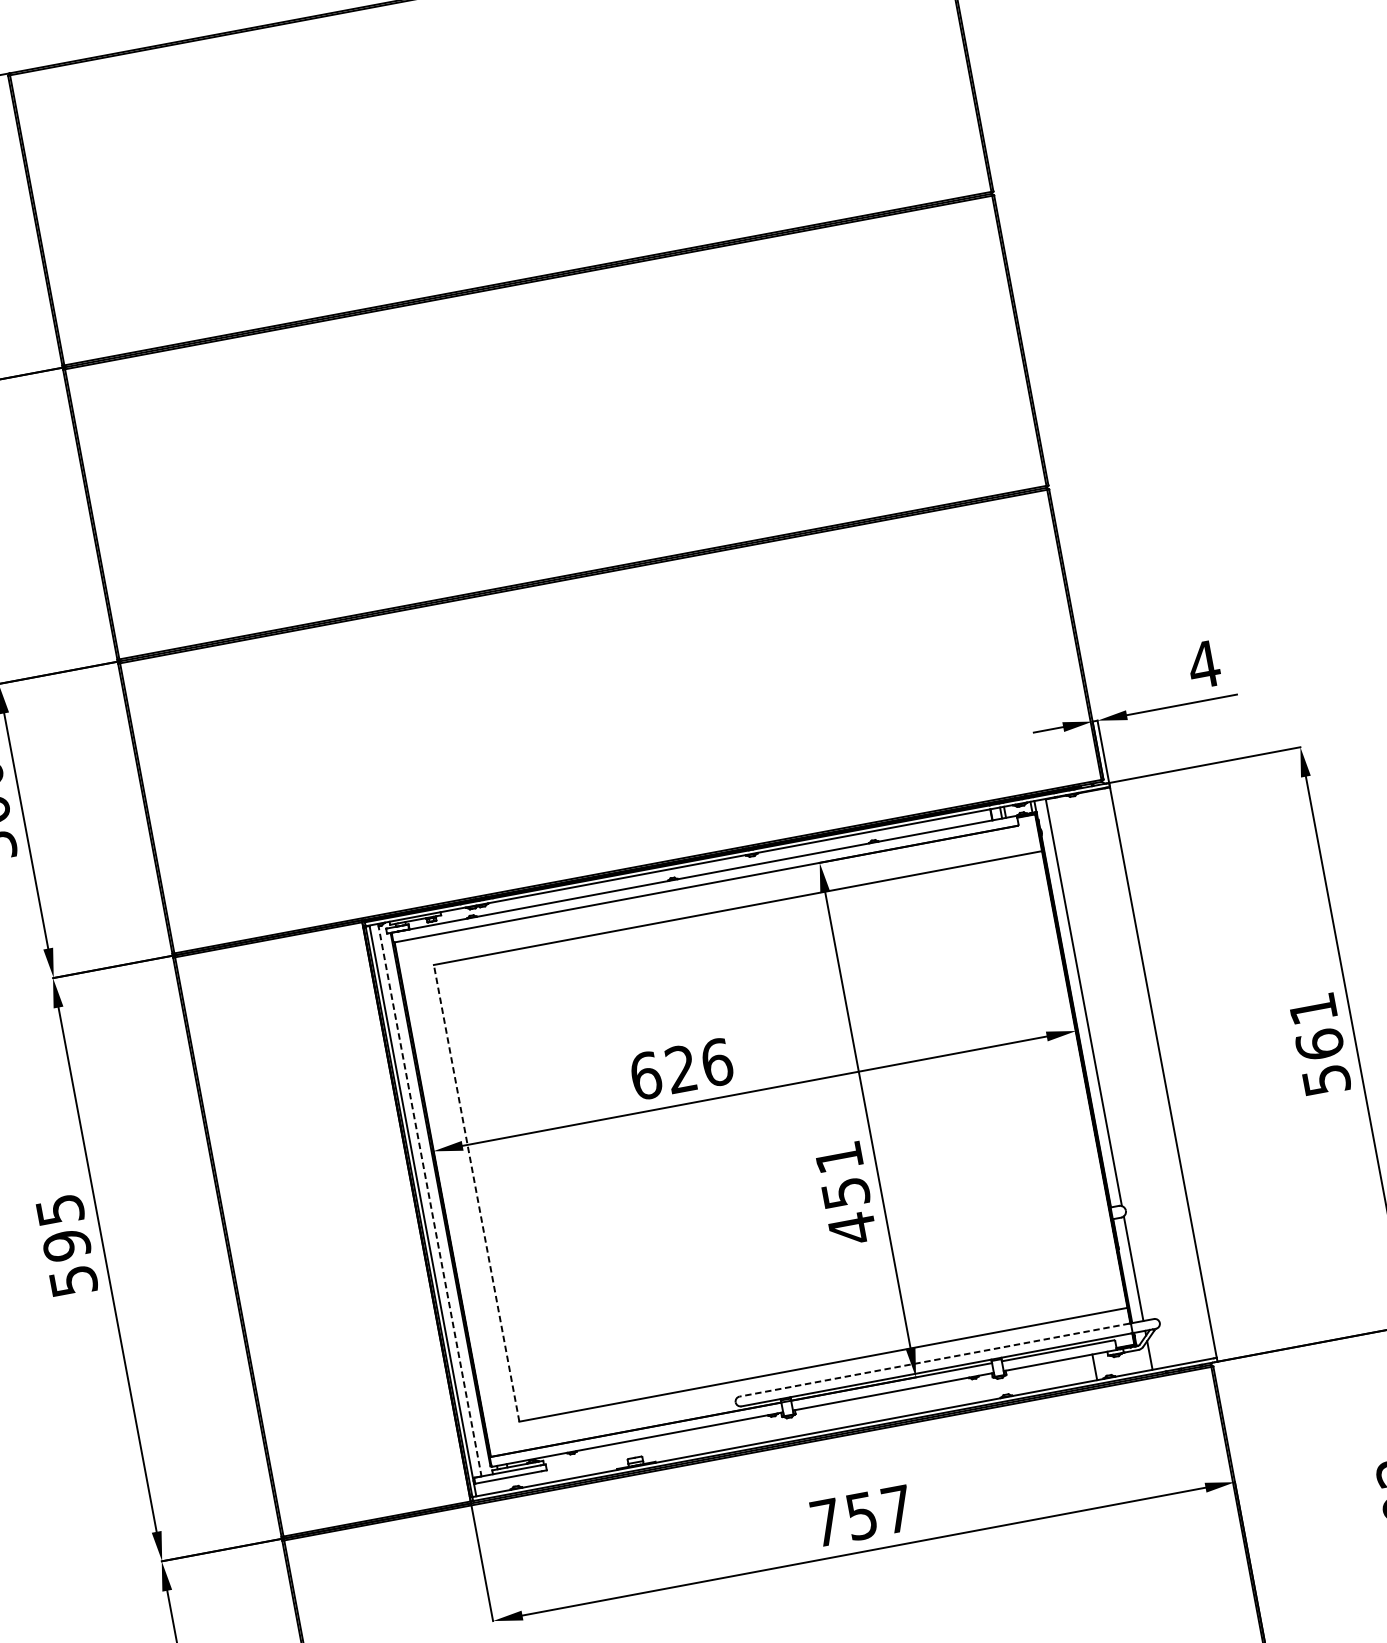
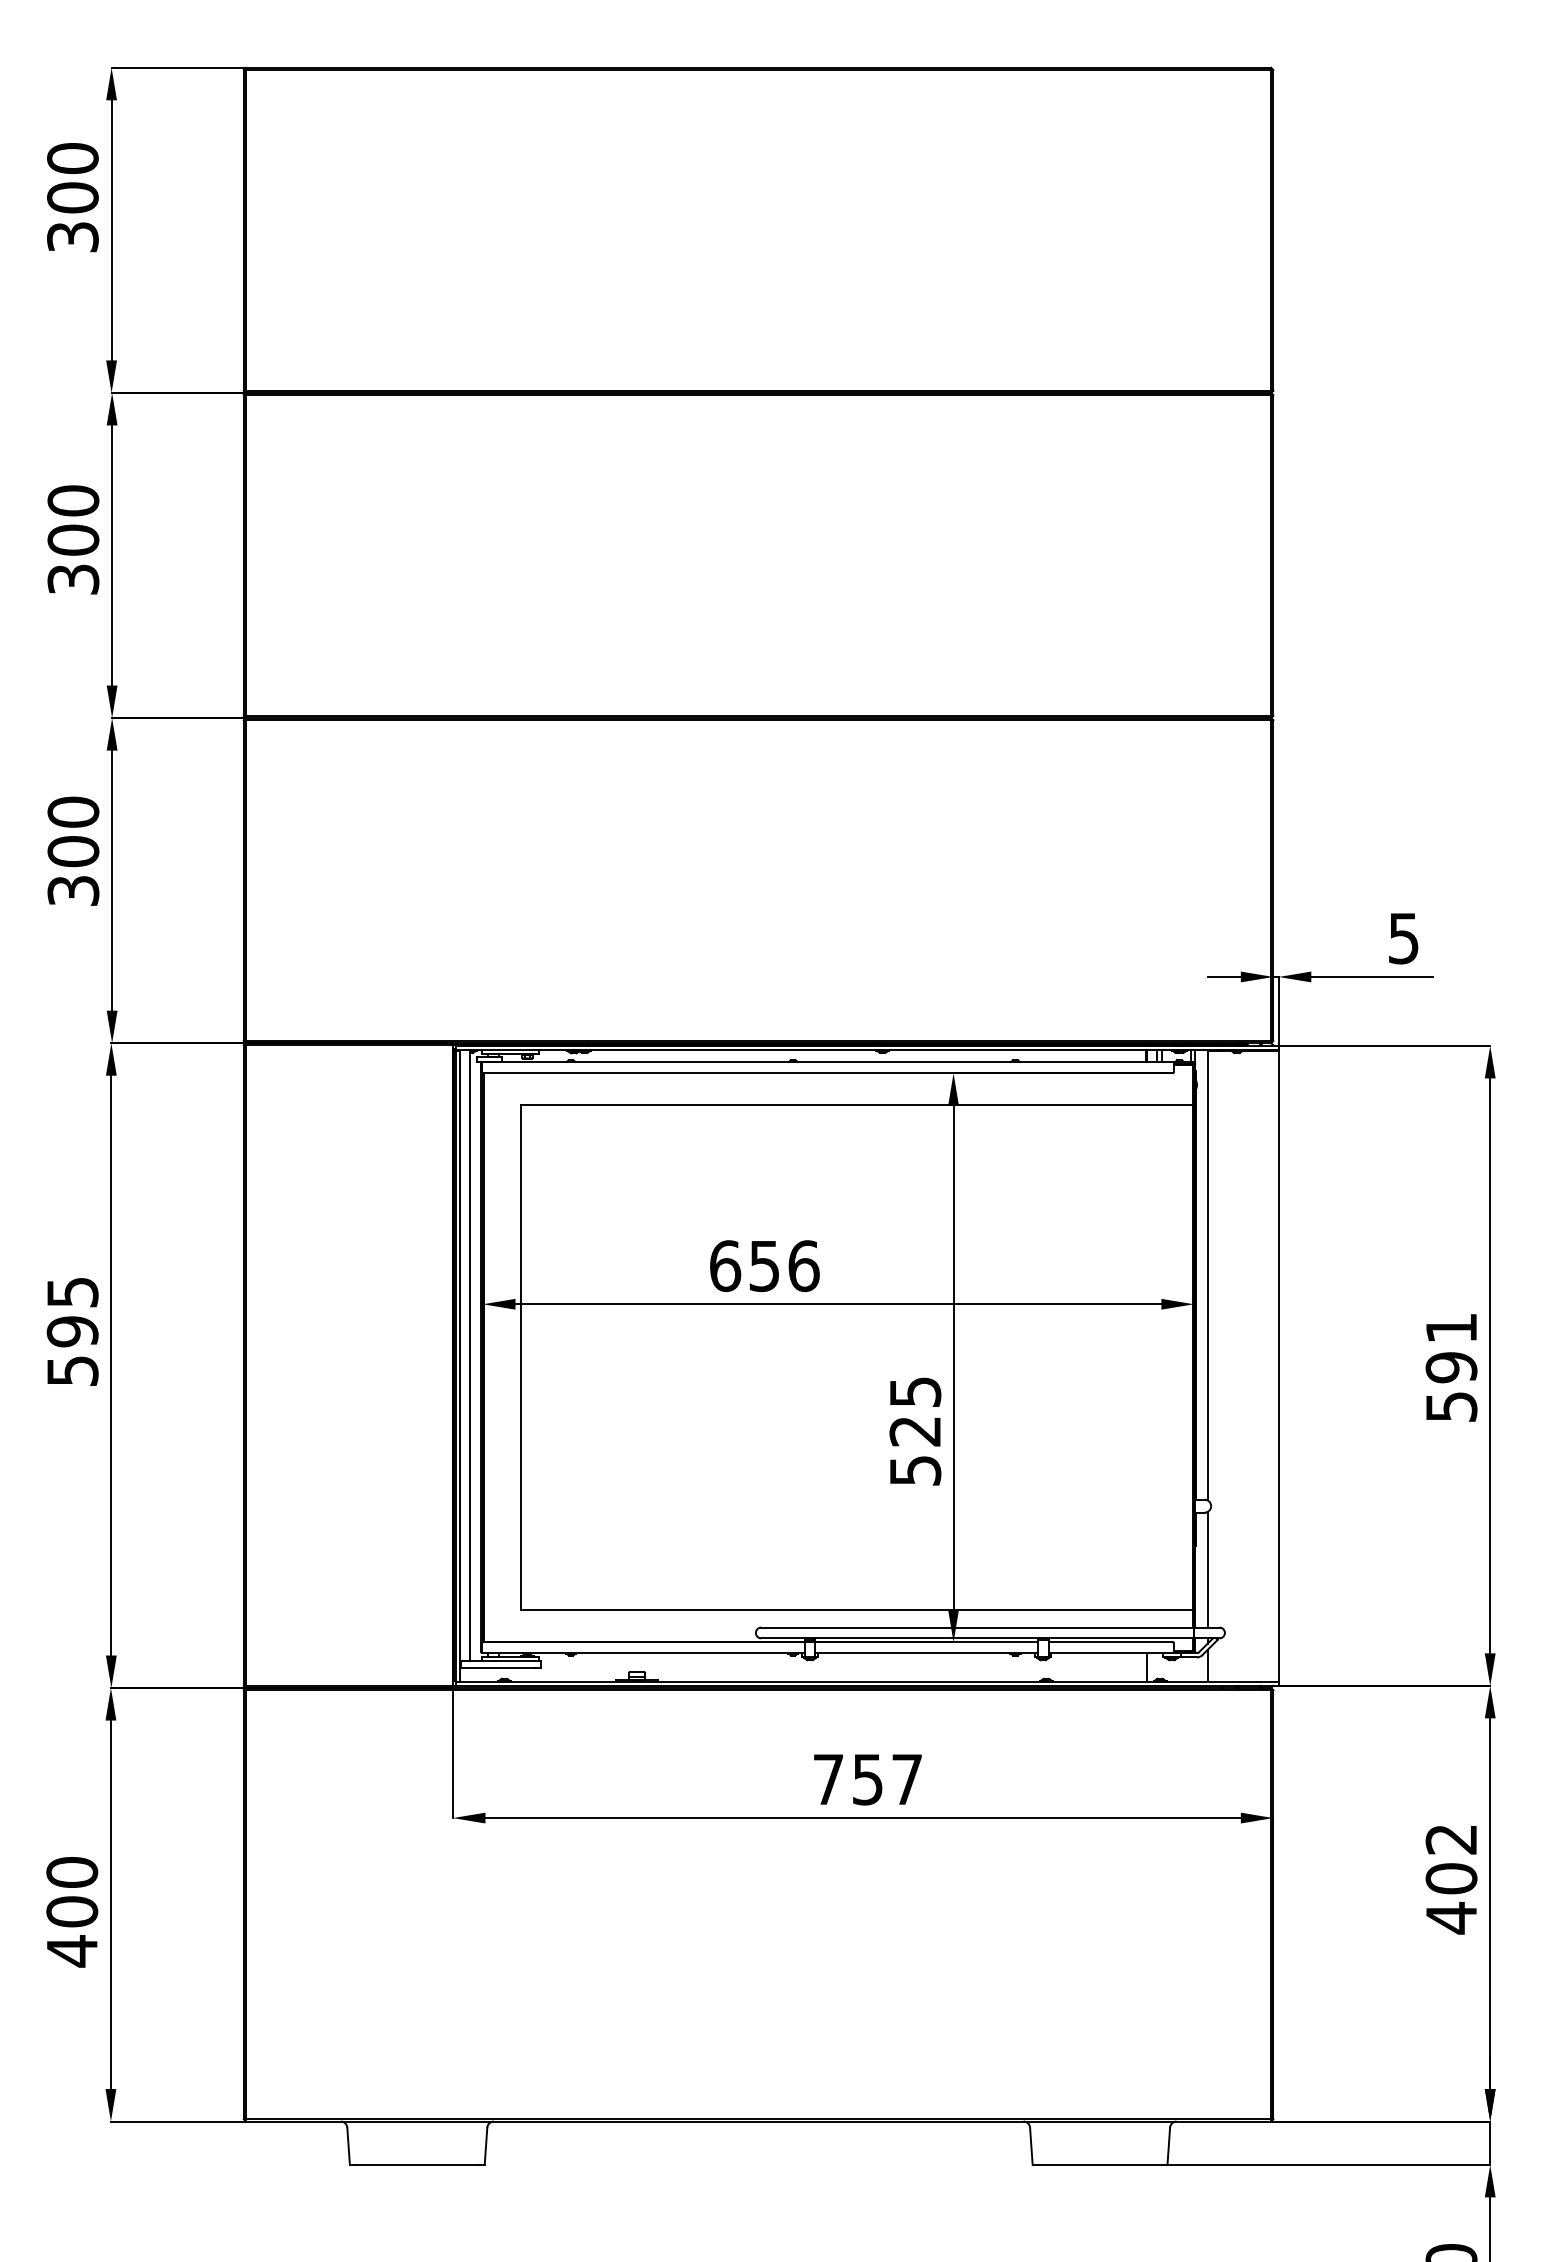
text: (1203, 664) -> (1403, 938), 4 -> 5
text: (1319, 1044) -> (1451, 1367), 561 -> 591
text: (680, 1069) -> (763, 1266), 626 -> 656
line: (476, 1193) -> (520, 1357), dashed -> solid
text: (846, 1194) -> (915, 1432), 451 -> 525
line: (429, 1199) -> (469, 1355), dashed -> solid
line: (934, 1360) -> (976, 1627), dashed -> solid

